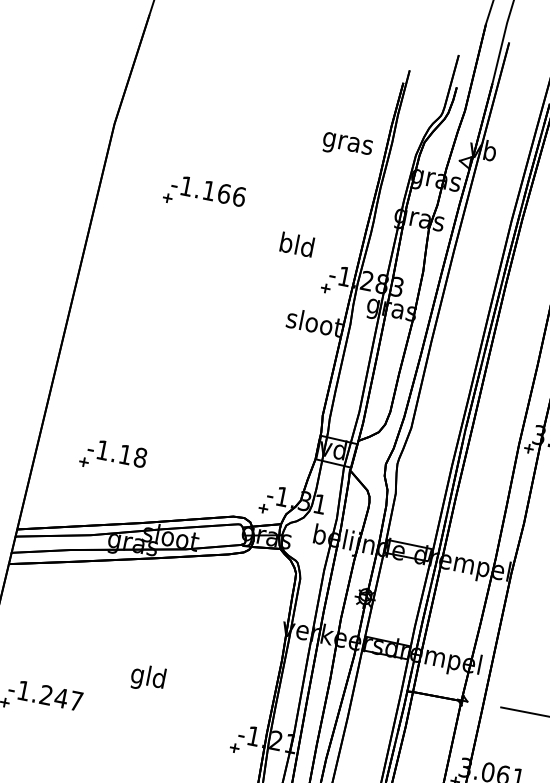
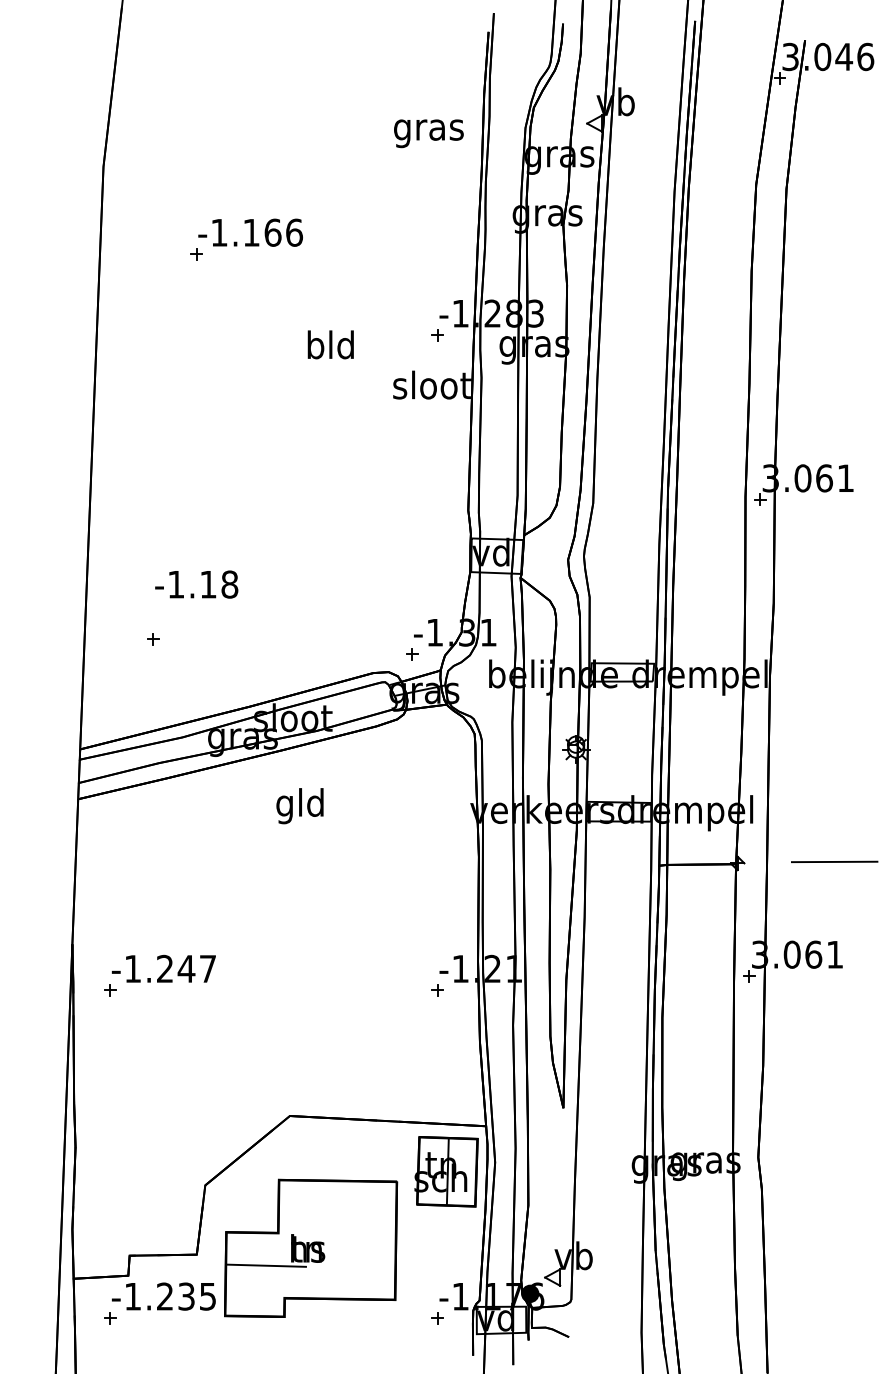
text: (296, 244) -> (330, 344), moved
text: (117, 453) -> (196, 584), moved
text: (147, 678) -> (299, 806), moved

